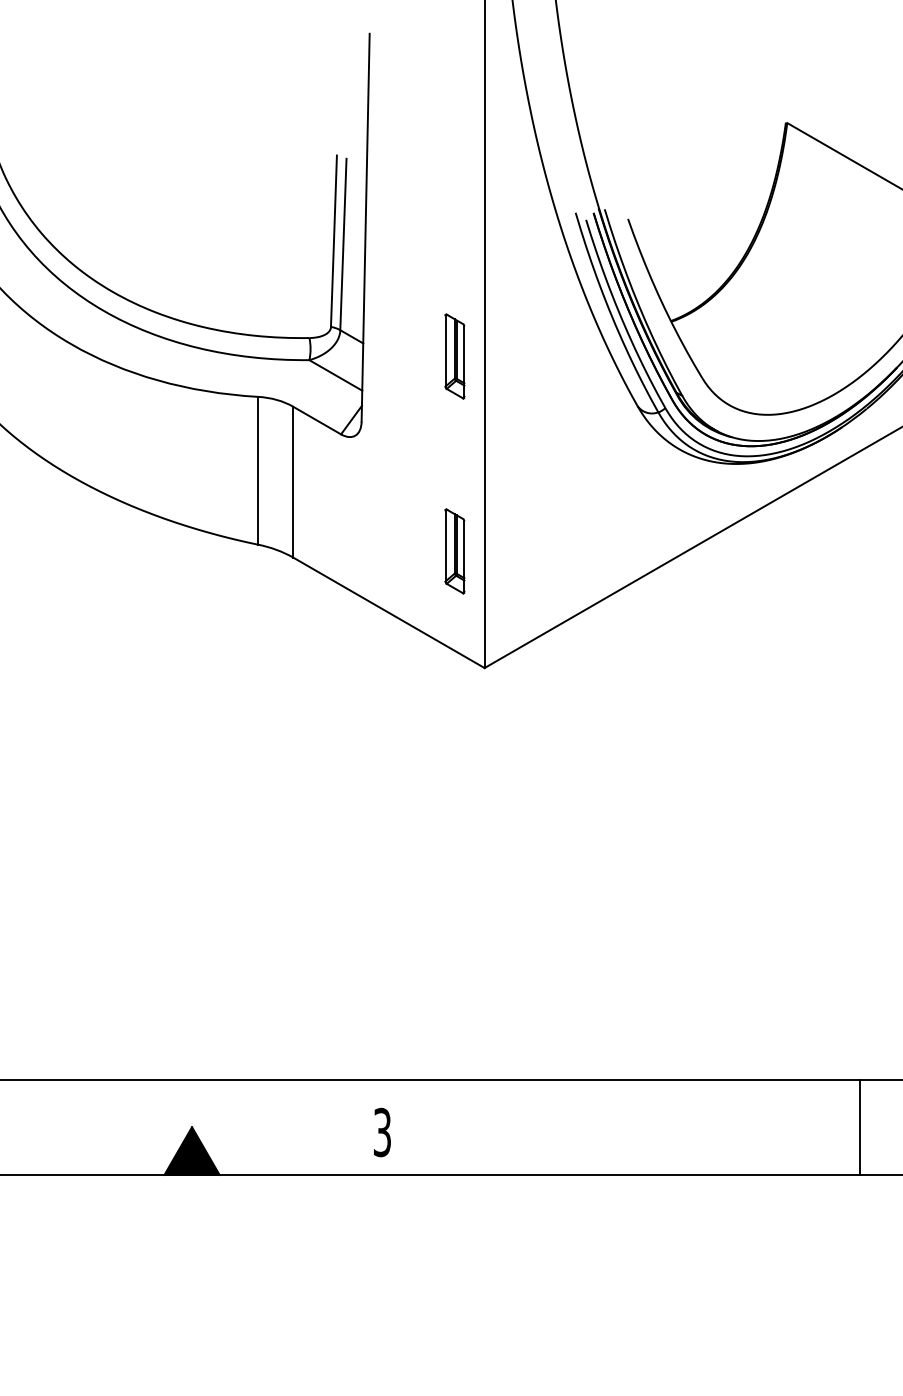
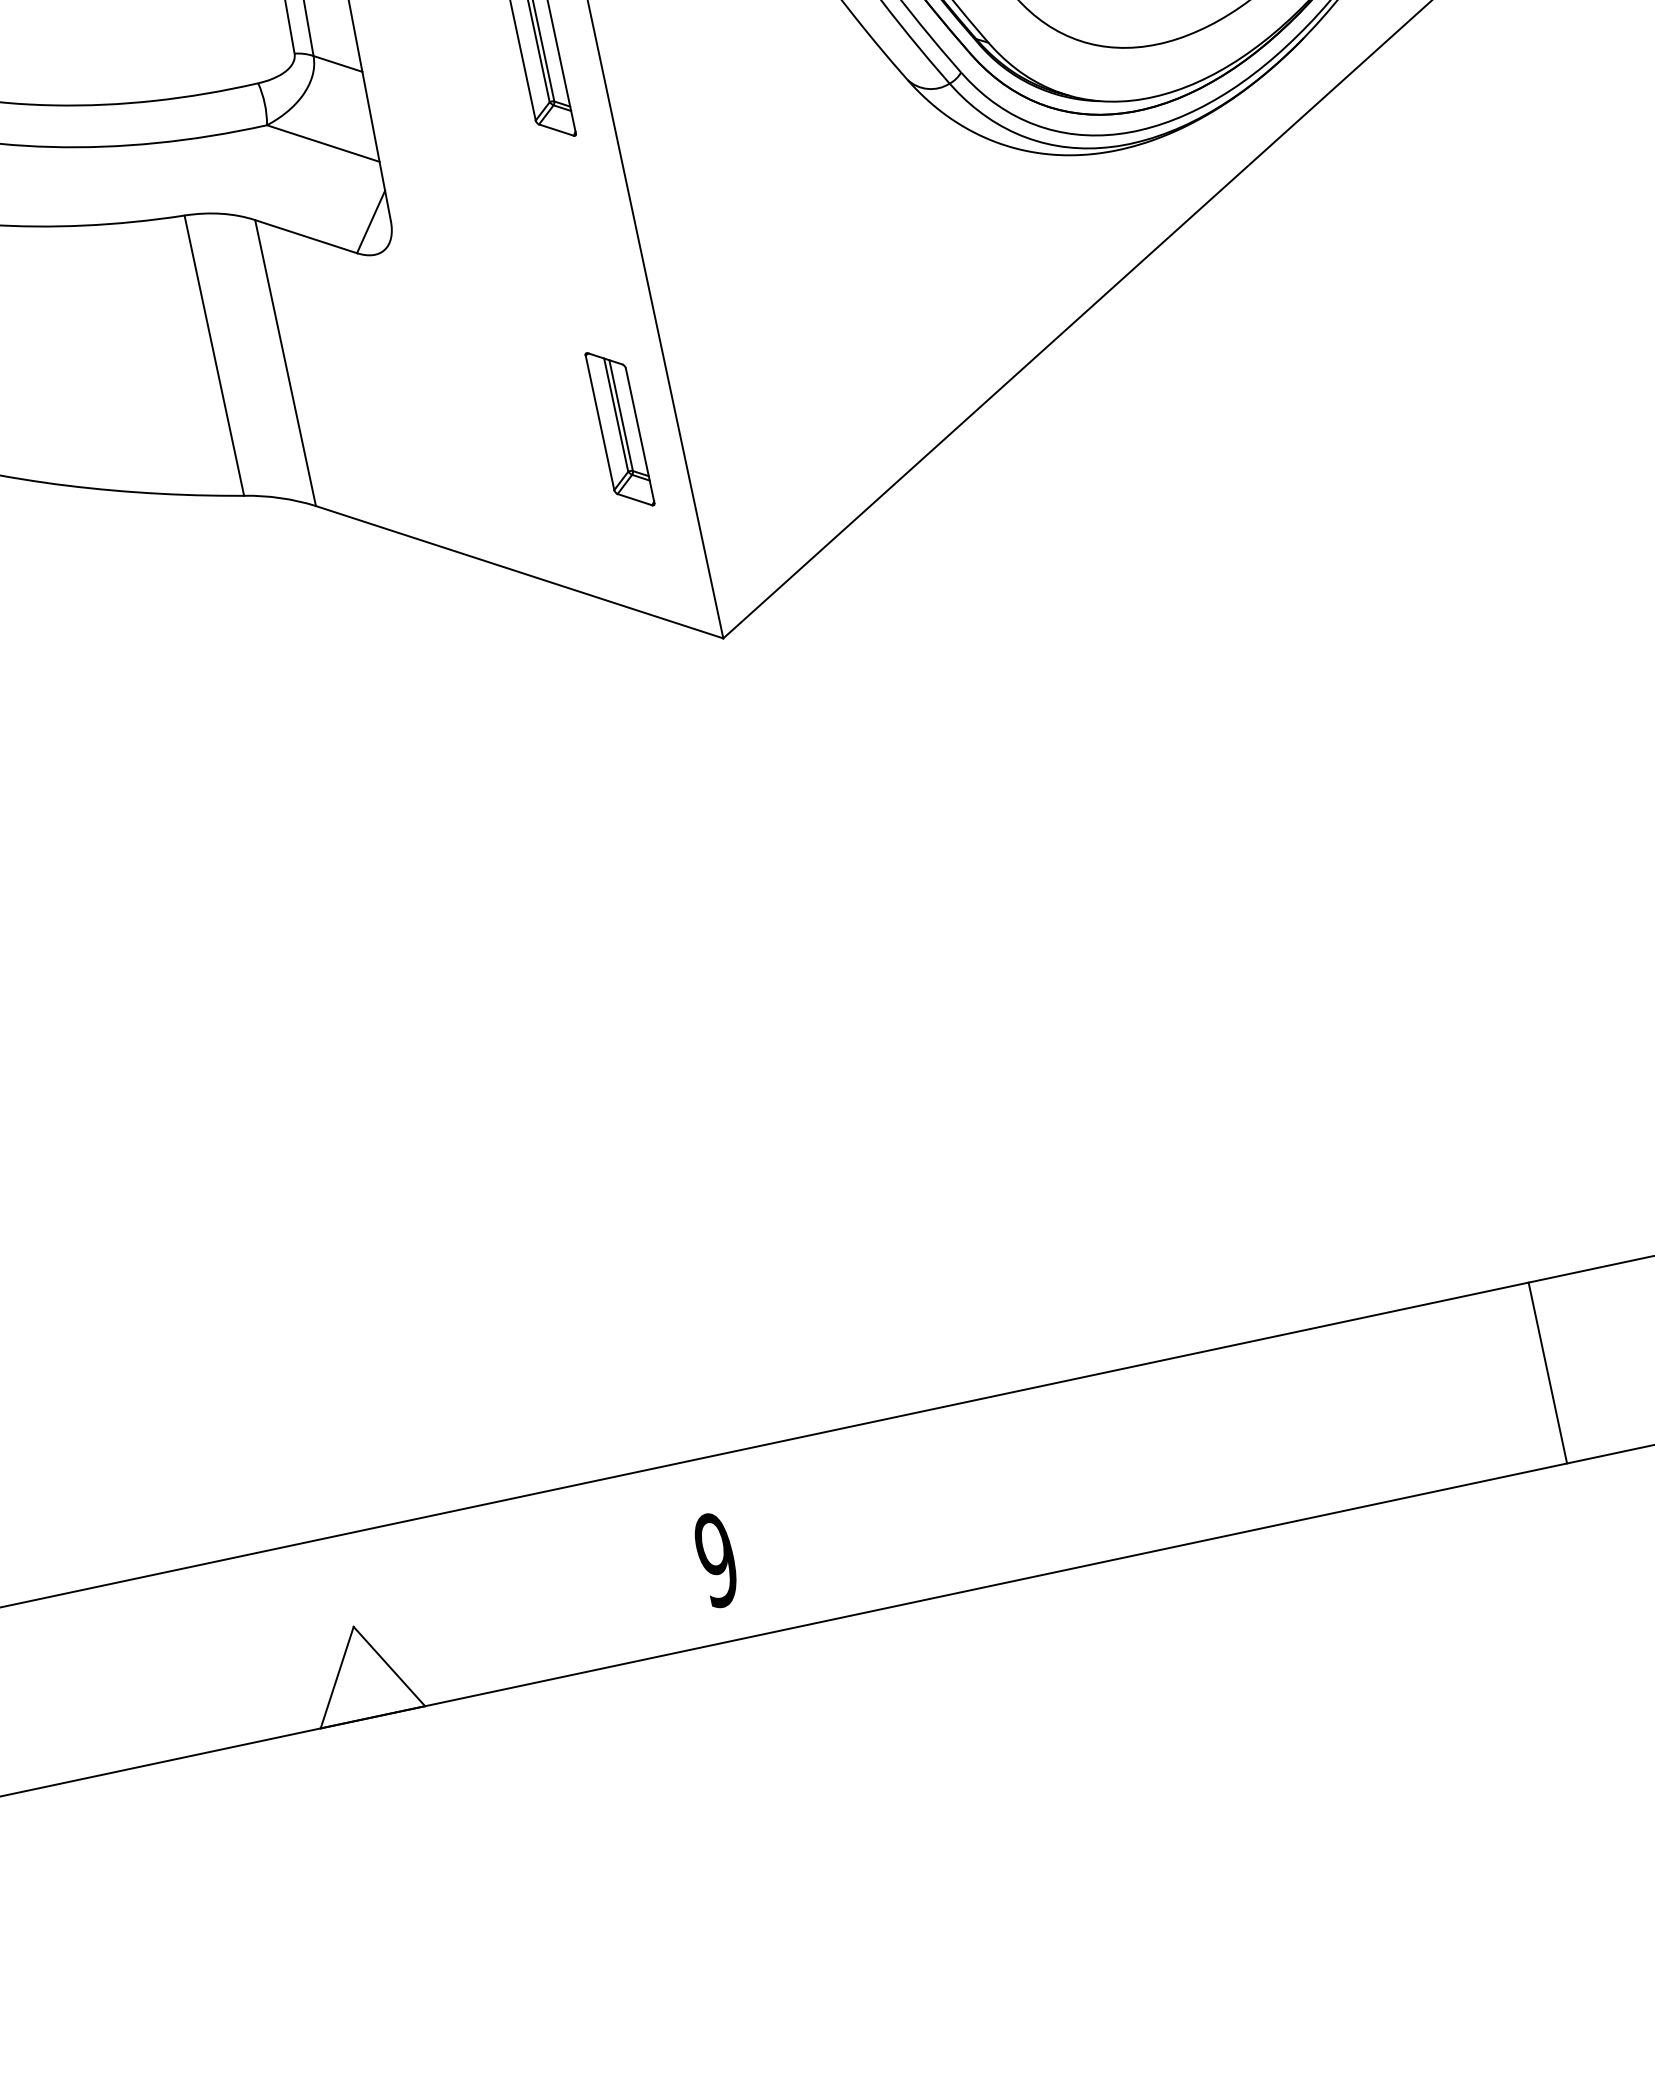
line: (859, 1126) -> (1546, 1371), moved
text: (382, 1132) -> (716, 1560), 3 -> 9
fill: (191, 1150) -> (362, 1671), removed

